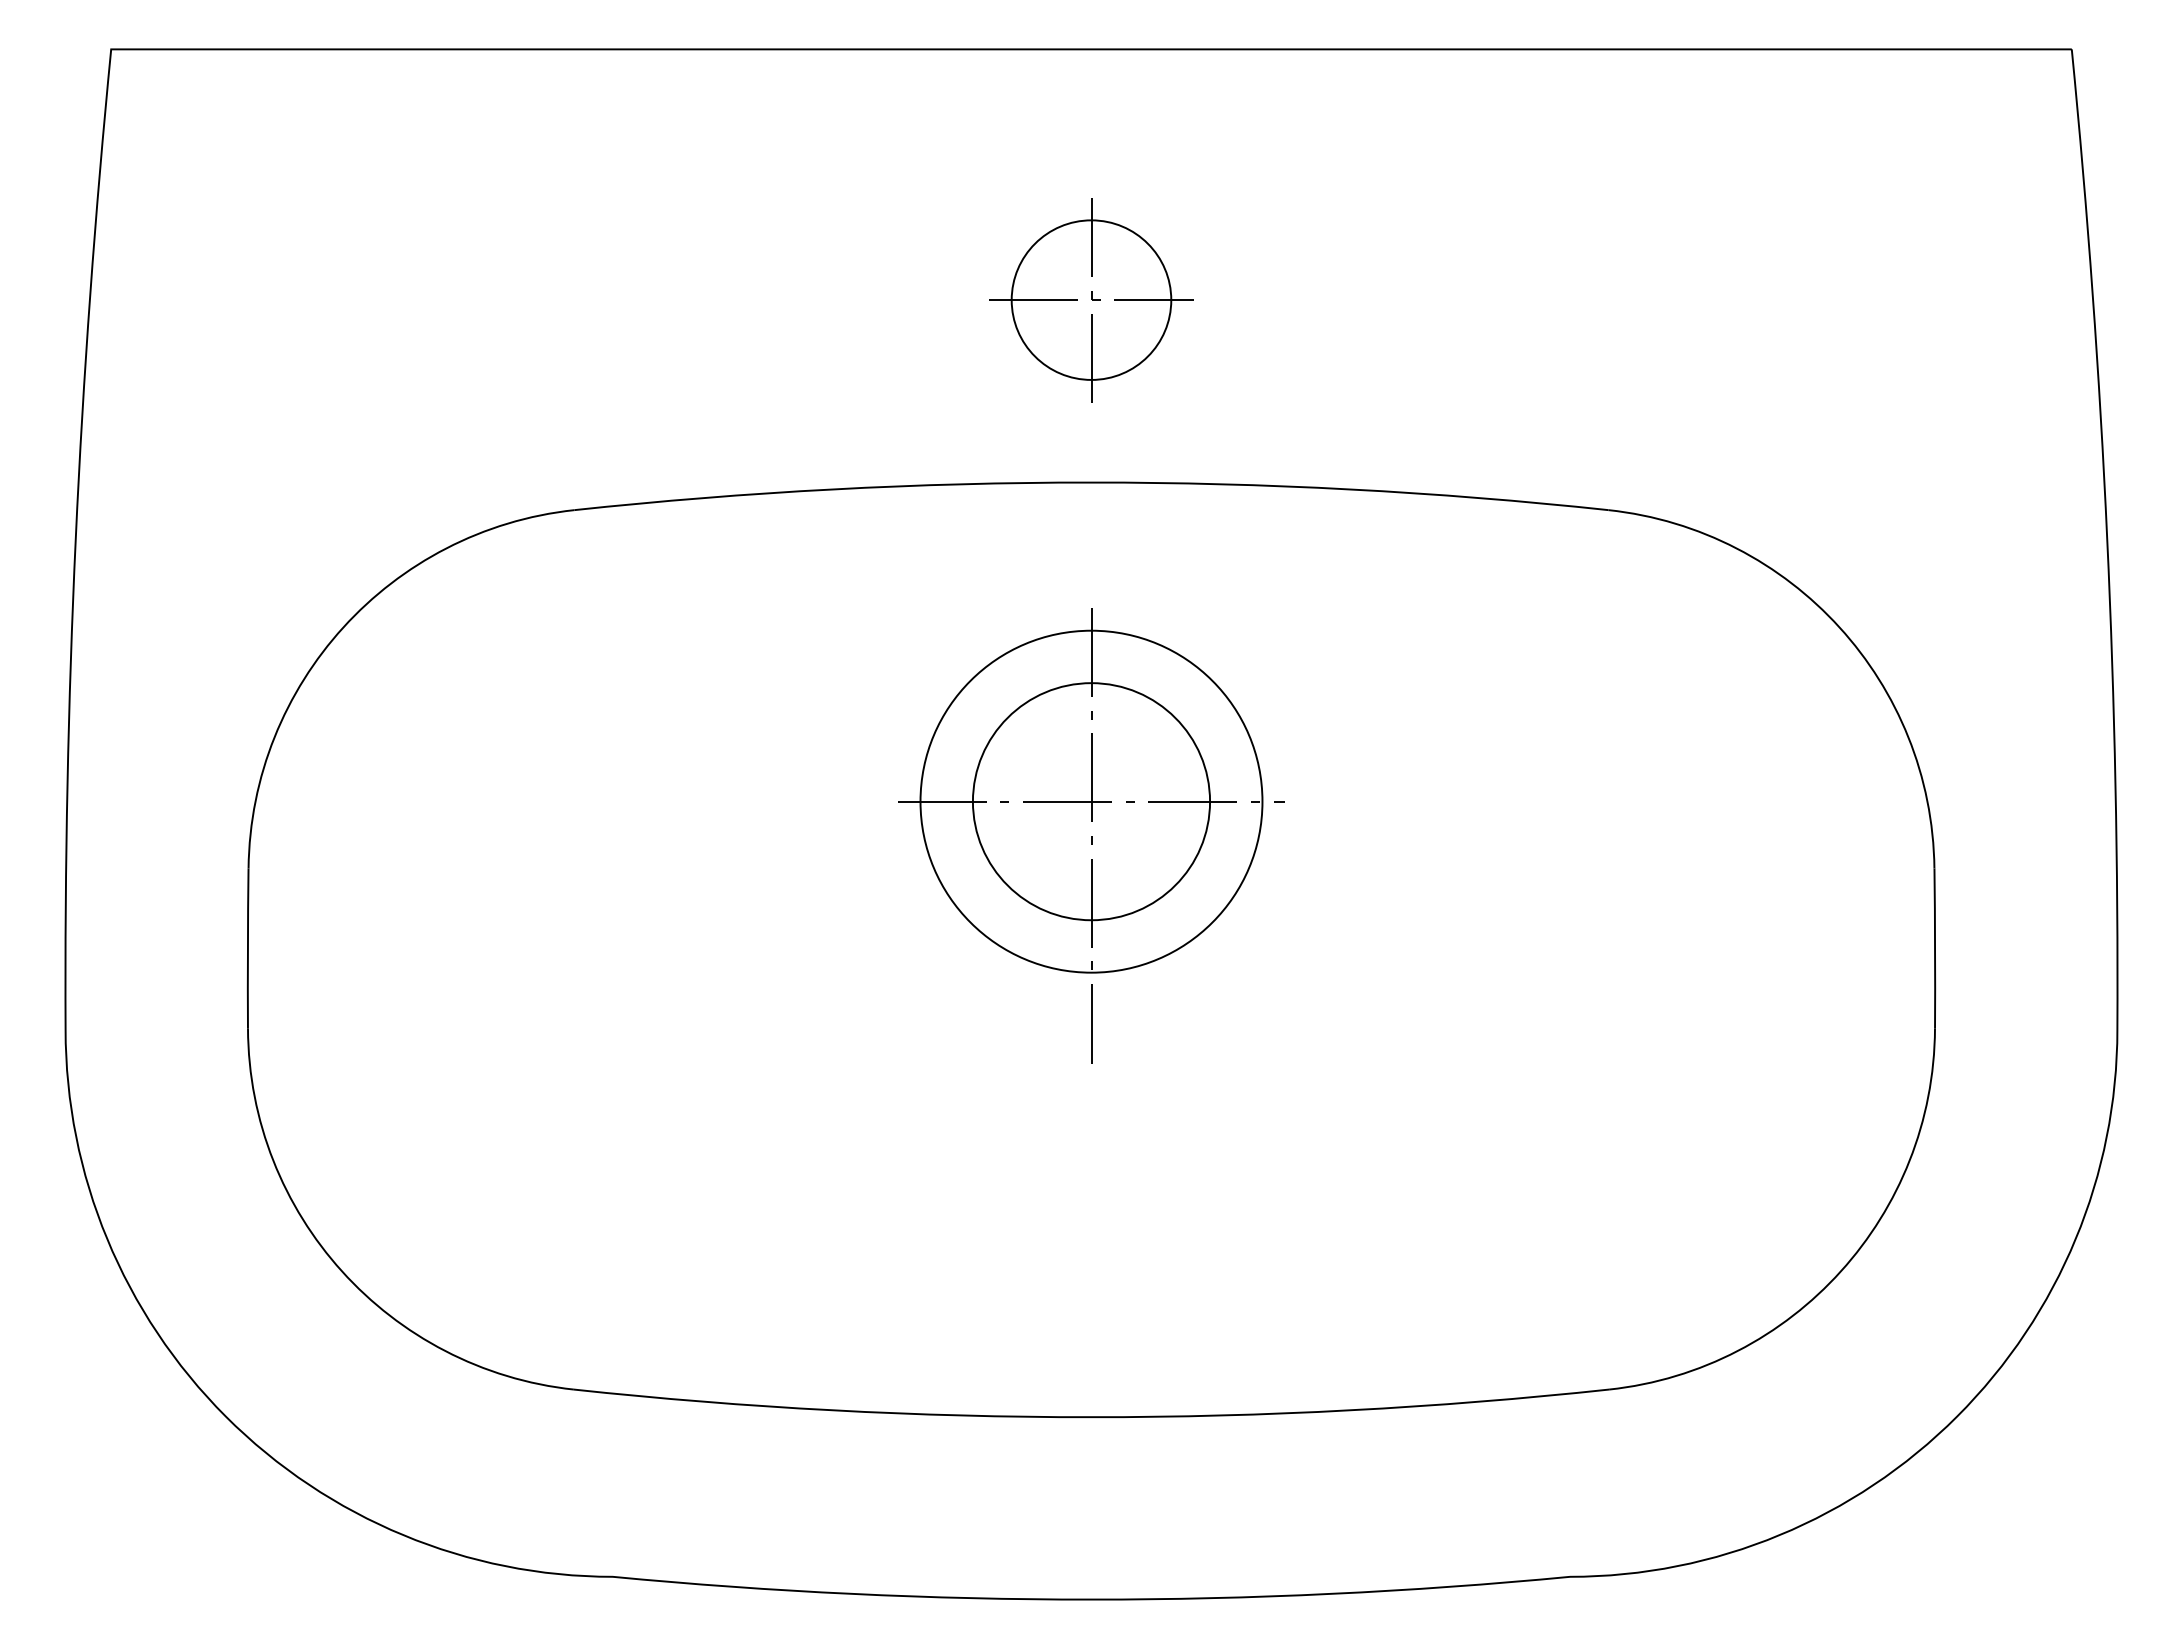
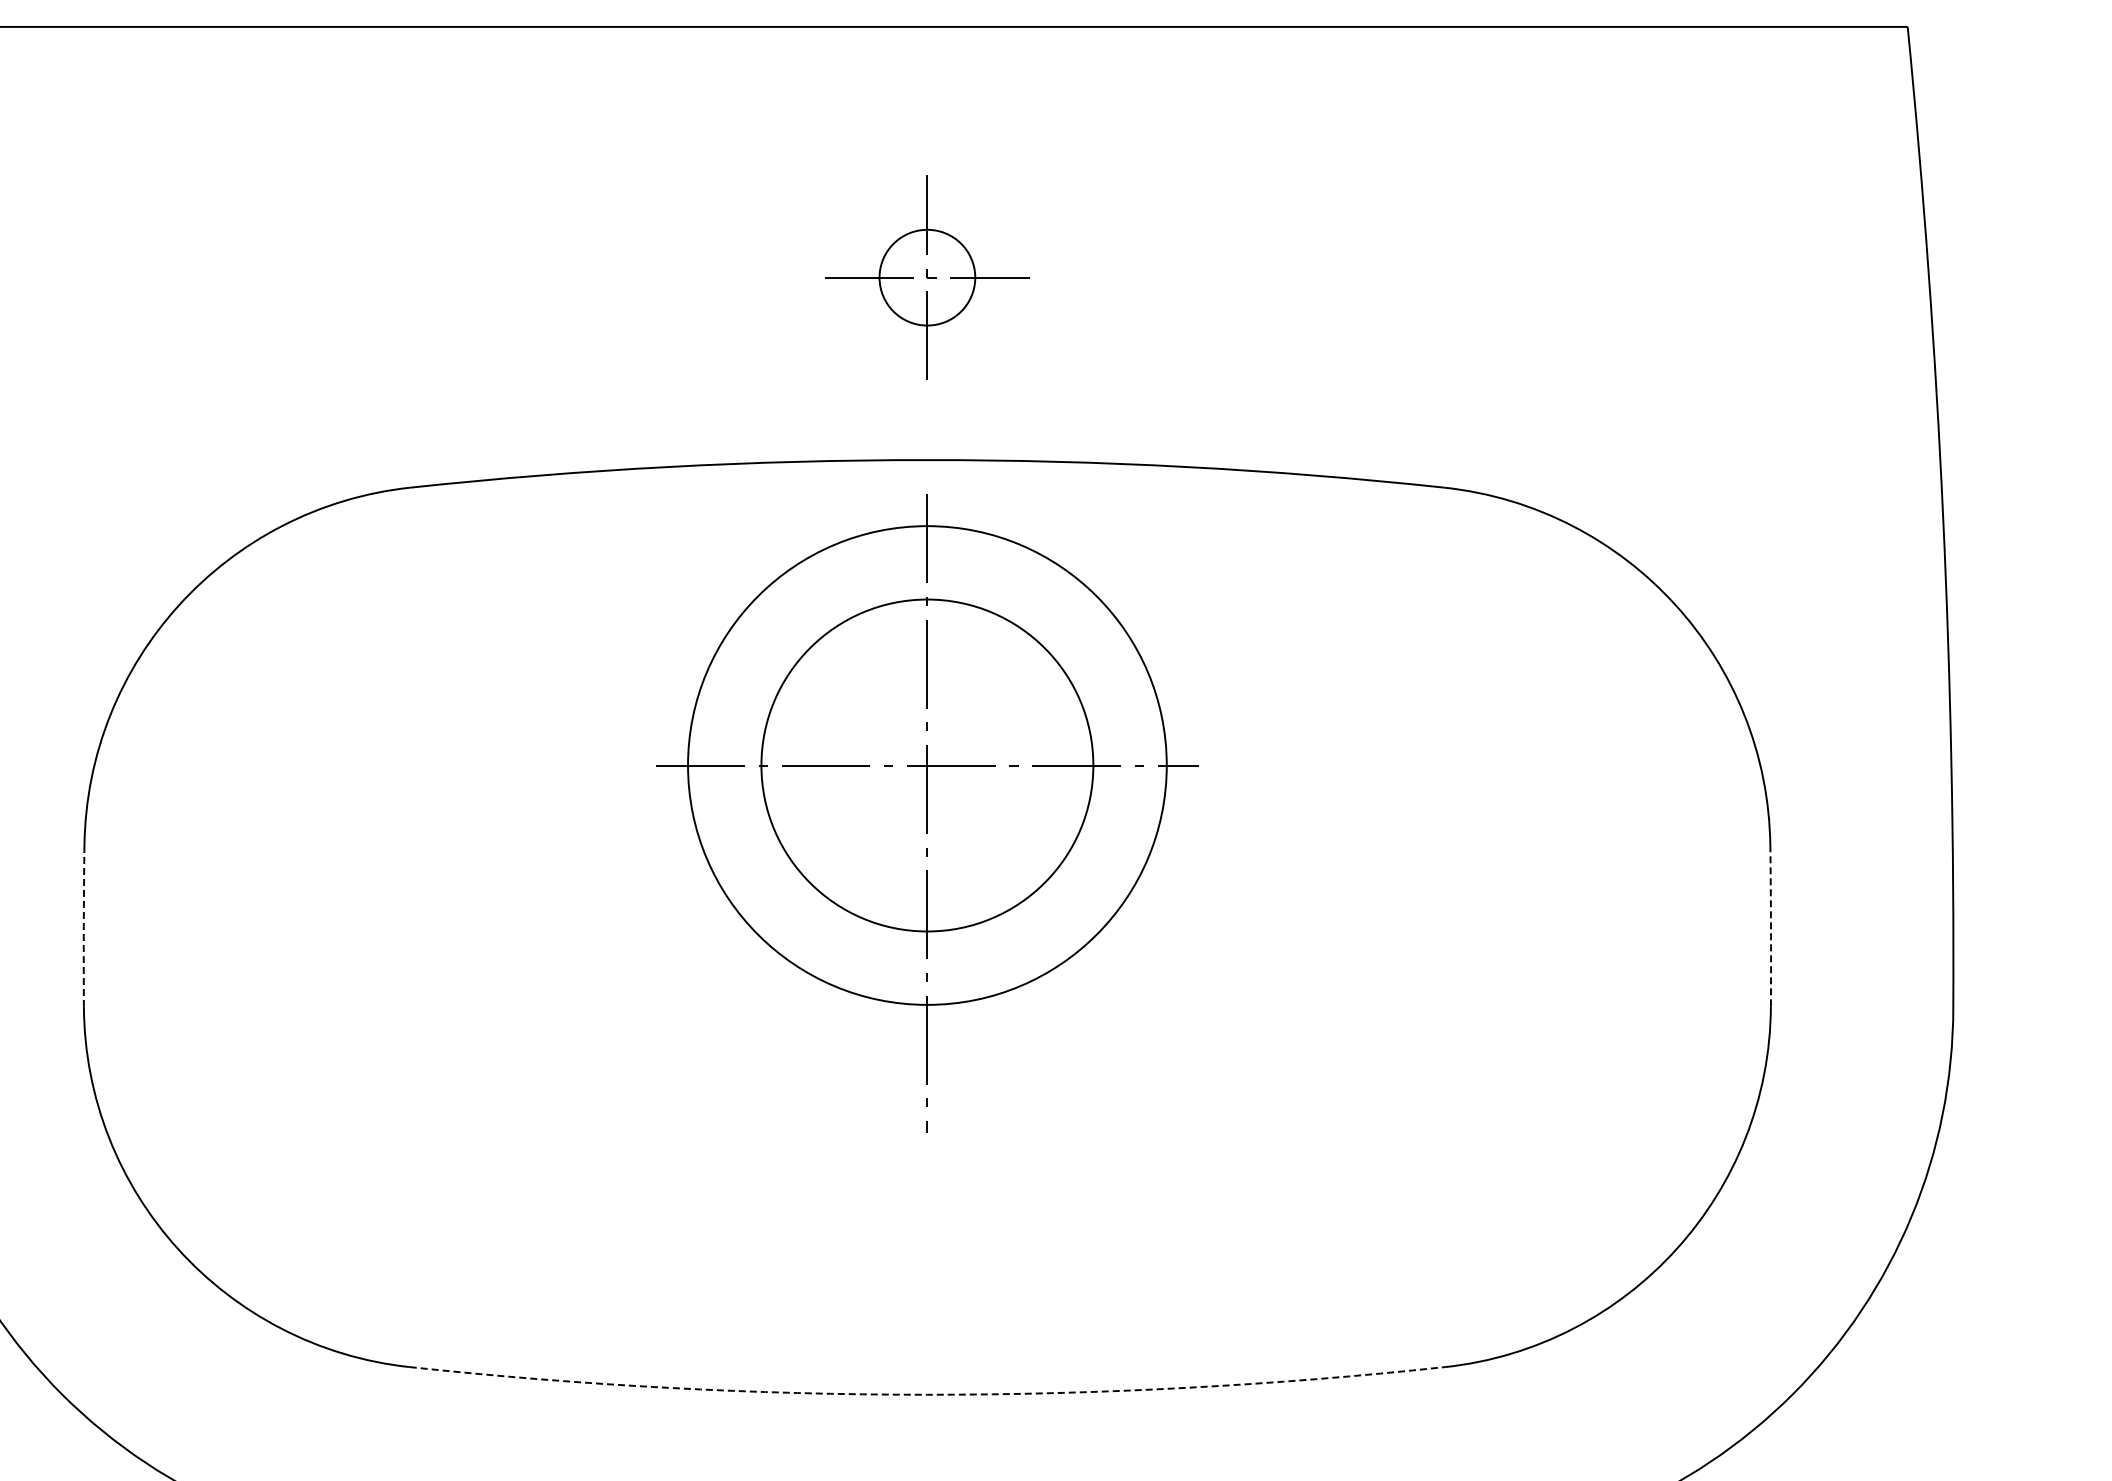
circle: (1091, 299) -> (927, 277), size x0.6
part: (1091, 835) -> (927, 813), size x1.4
arc: (247, 948) -> (83, 926), solid -> dashed
arc: (1935, 948) -> (1771, 926), solid -> dashed
arc: (1091, 1417) -> (927, 1395), solid -> dashed

